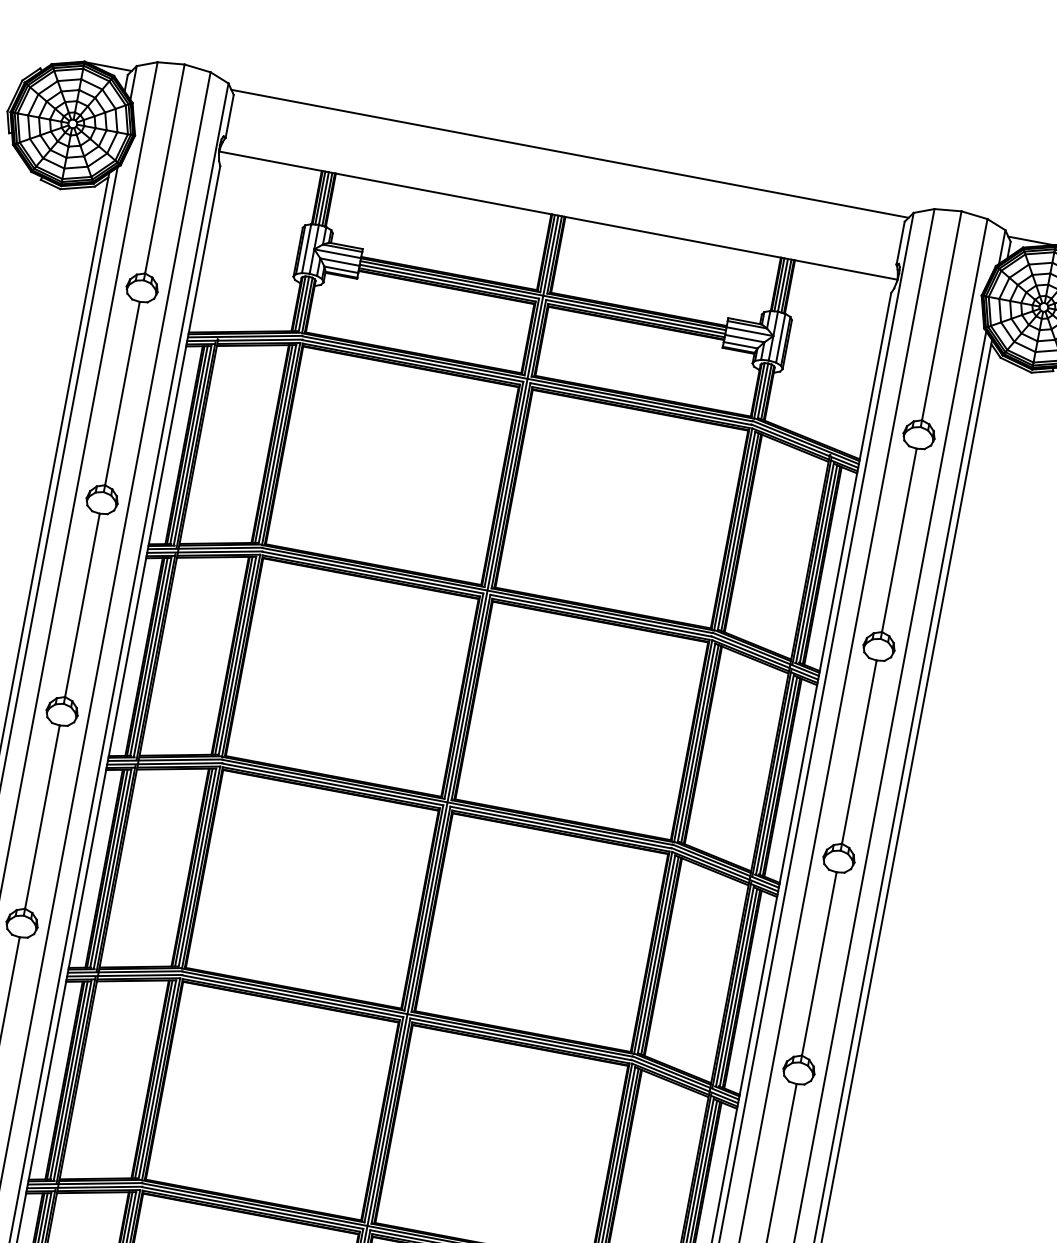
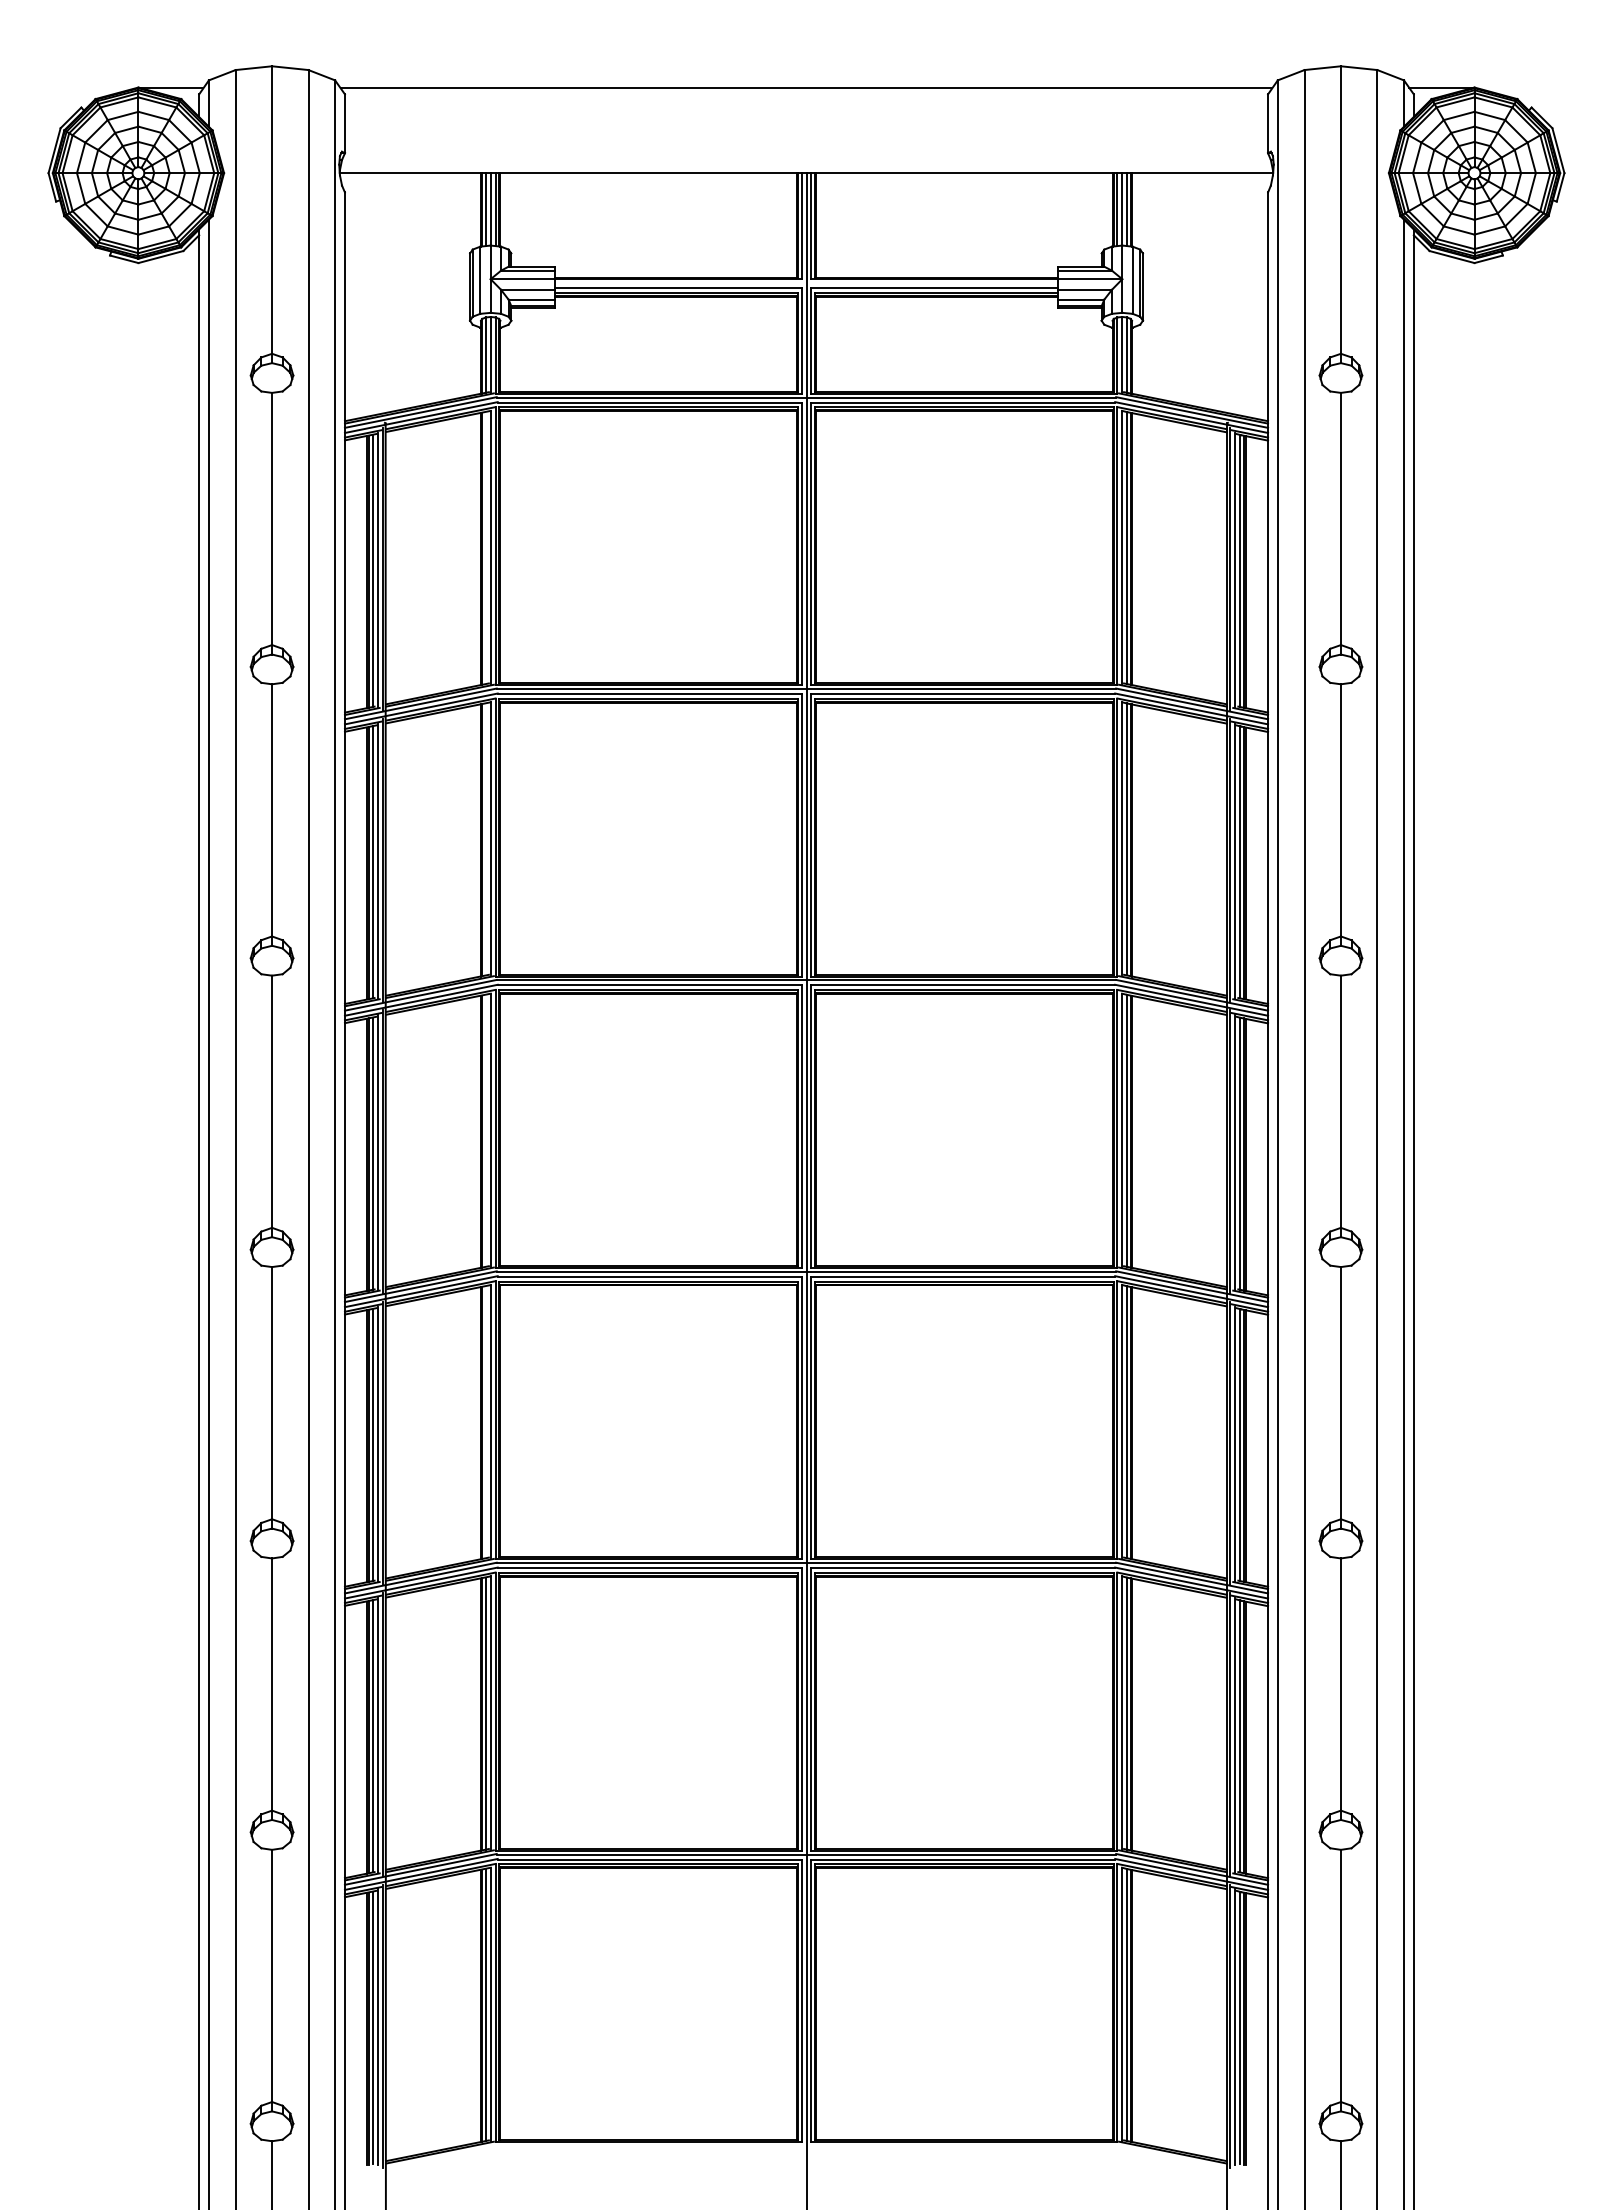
line: (543, 295) -> (806, 283), removed
line: (273, 444) -> (485, 548), removed
line: (233, 655) -> (485, 839), removed
line: (193, 867) -> (485, 1130), removed
line: (153, 1079) -> (485, 1422), removed

